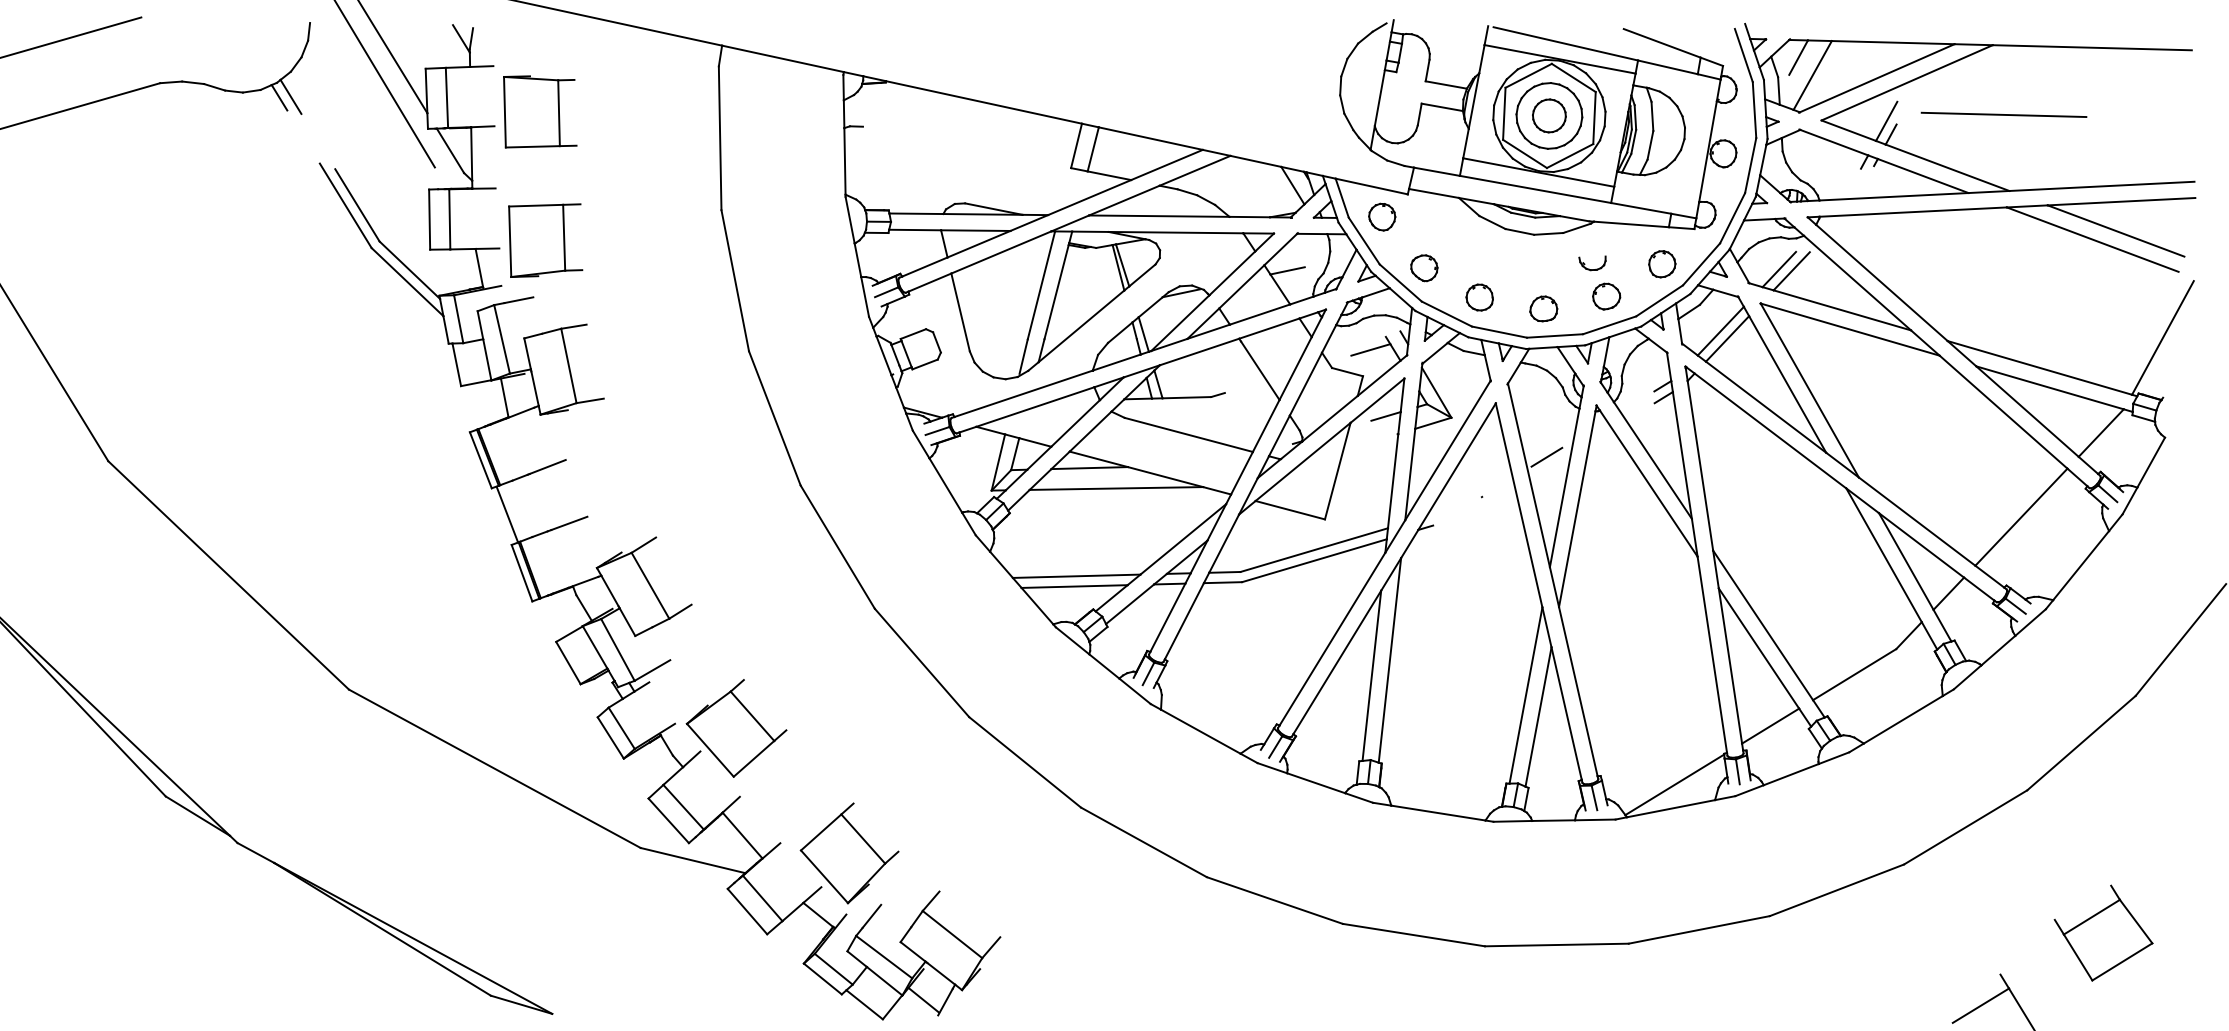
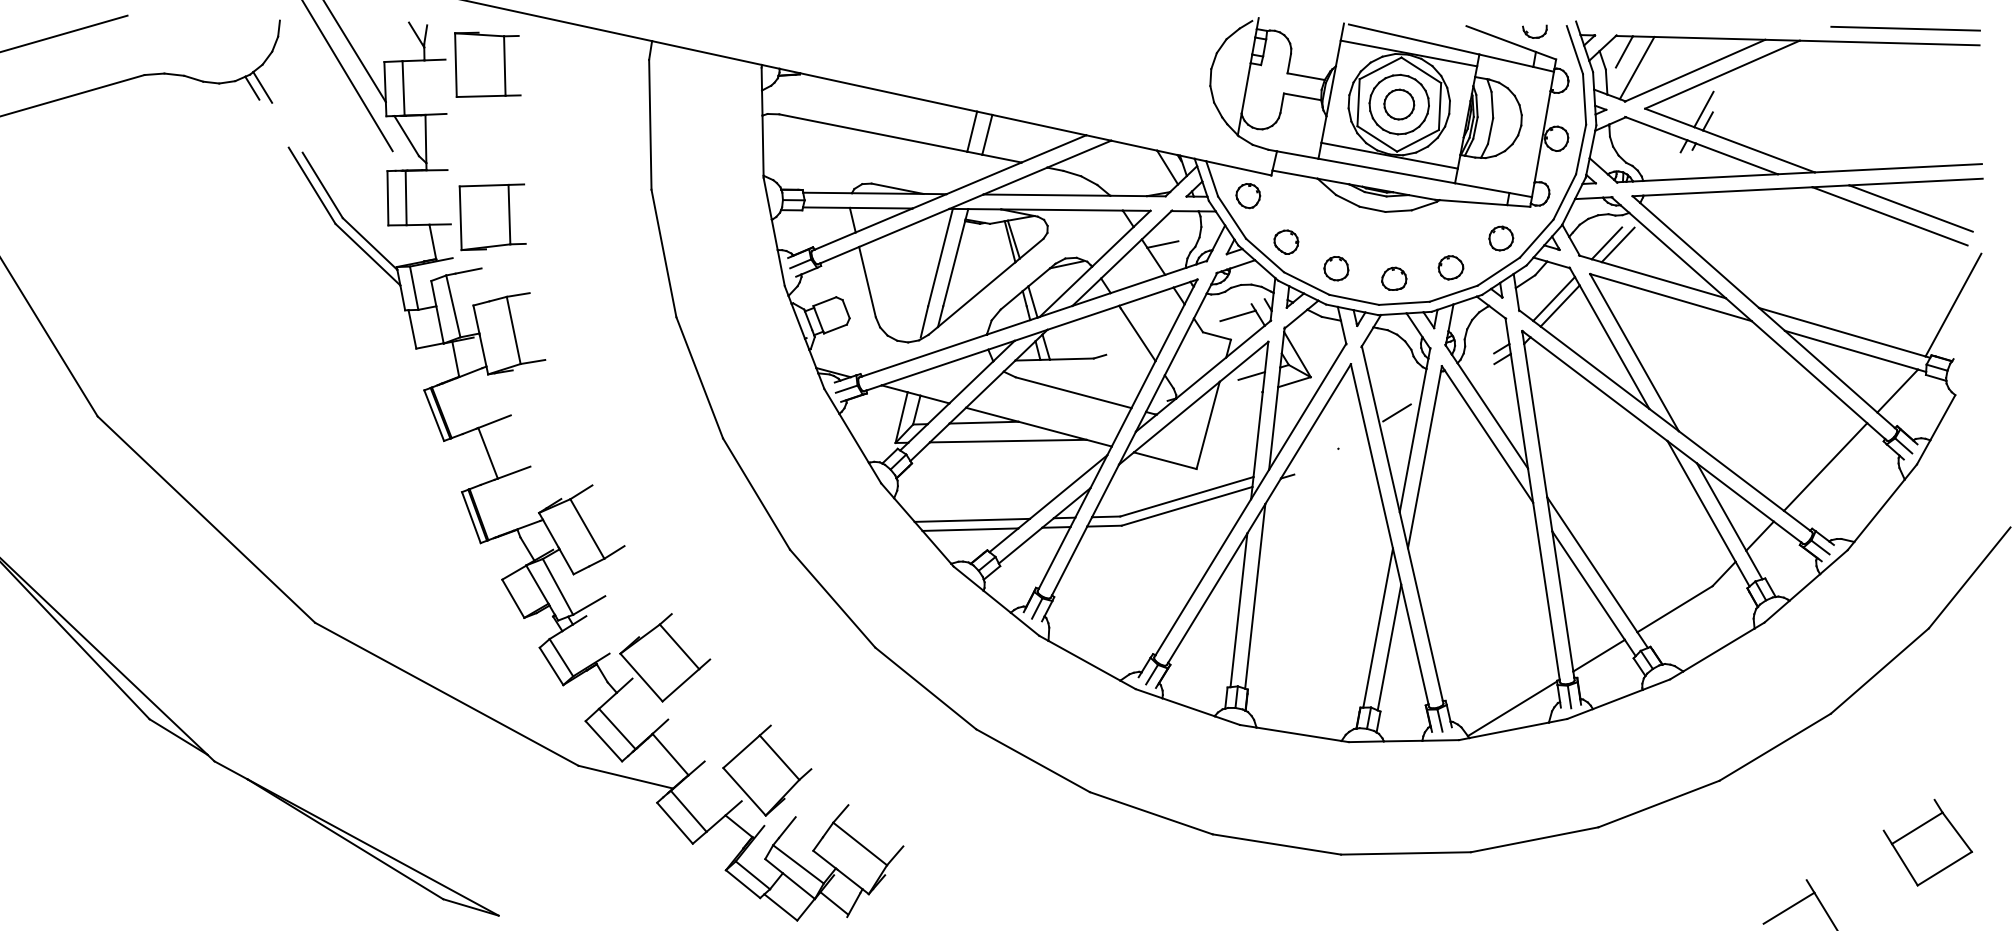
part: (540, 111) -> (488, 64), moved
line: (2003, 114) -> (1905, 28), moved
line: (966, 147) -> (872, 133), added
part: (1592, 263) -> (1534, 31), moved
line: (507, 514) -> (488, 452), moved
part: (2103, 932) -> (1927, 842), moved

